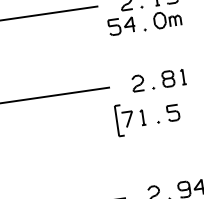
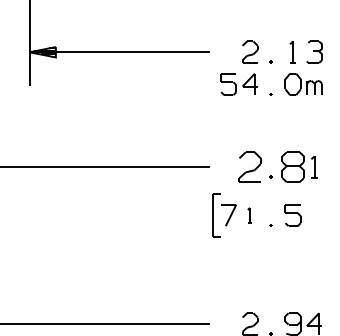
part: (167, 78) -> (292, 166), size x1.4
part: (138, 82) -> (250, 166), size x1.4
part: (142, 117) -> (249, 215), size x0.7

